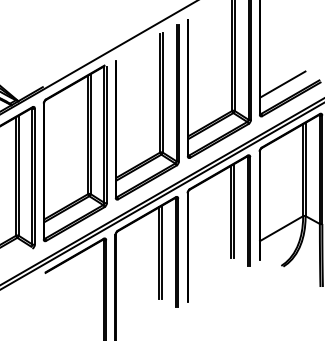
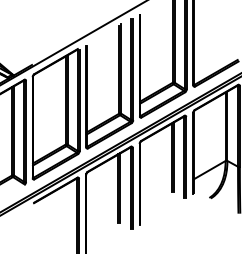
line: (282, 84) -> (210, 63), removed

